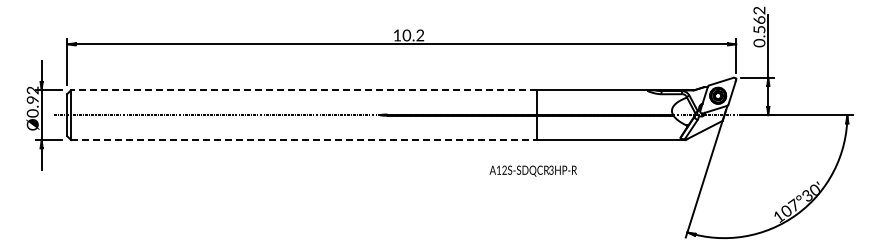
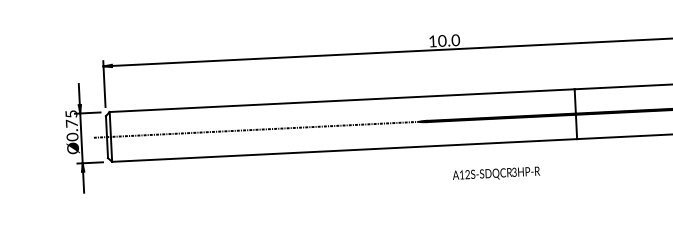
text: (420, 36) -> (456, 41), 10.2 -> 10.0
line: (303, 90) -> (341, 100), dashed -> solid
text: (32, 94) -> (71, 118), Ø0.92 -> Ø0.75
line: (303, 140) -> (344, 150), dashed -> solid
text: (532, 170) -> (495, 173), moved

